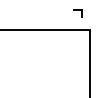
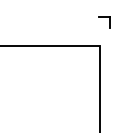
part: (77, 13) -> (103, 22), moved

